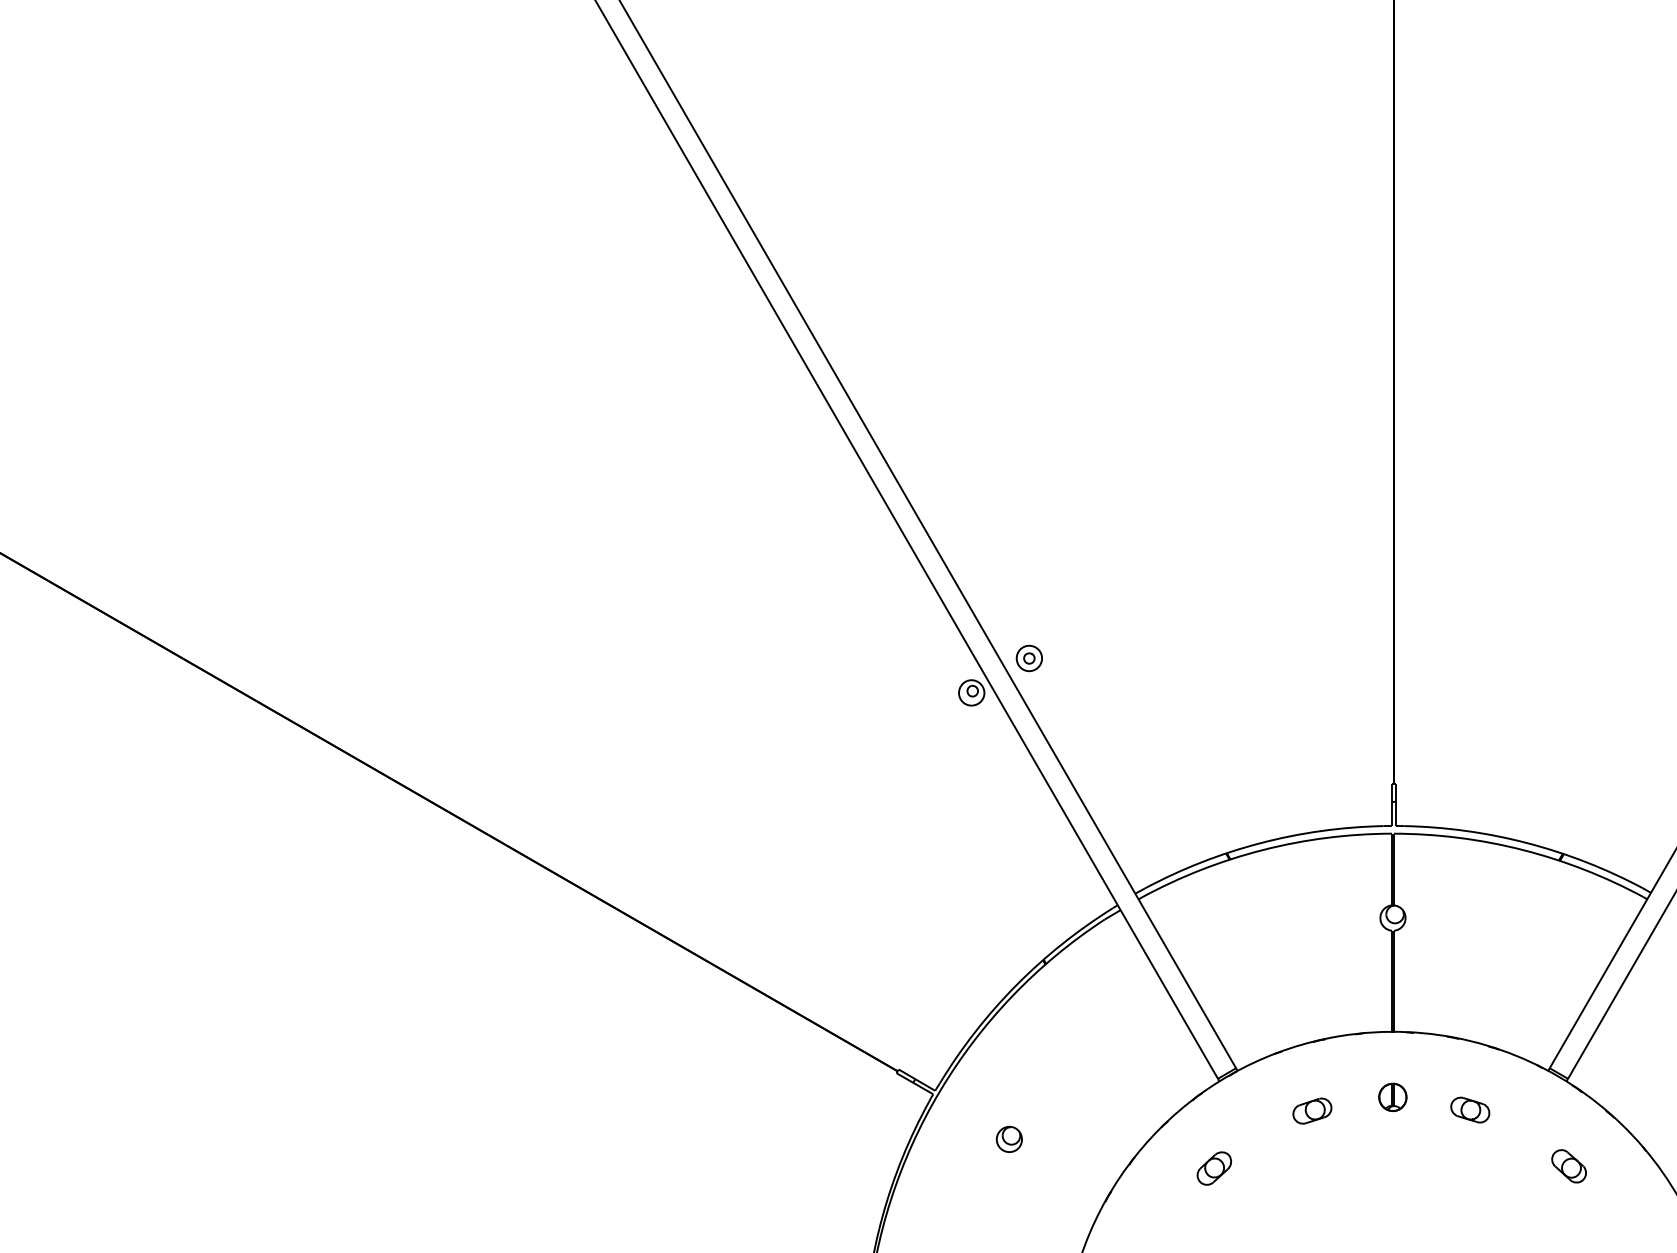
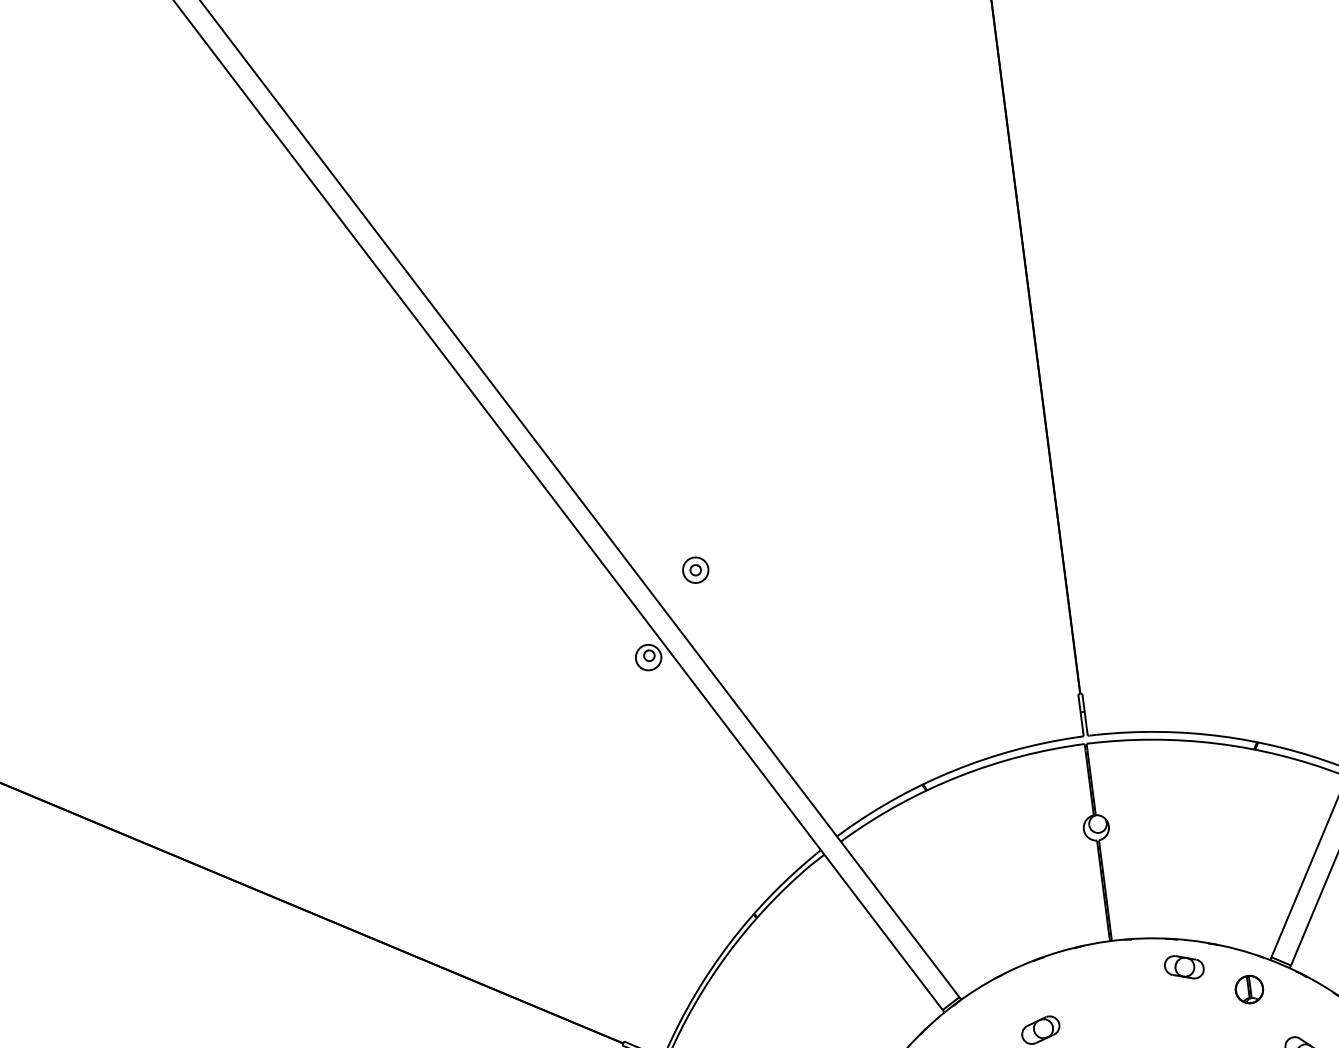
part: (1028, 658) -> (694, 570), moved
part: (1392, 1096) -> (1248, 988), moved
part: (1470, 1109) -> (1184, 966), moved

